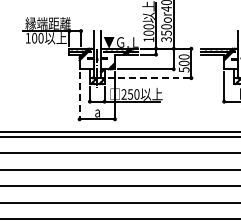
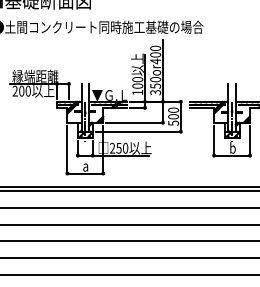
text: (27, 37) -> (14, 90), 100 -> 200
line: (149, 77) -> (138, 131), dashed -> solid
line: (79, 95) -> (67, 149), dashed -> solid

